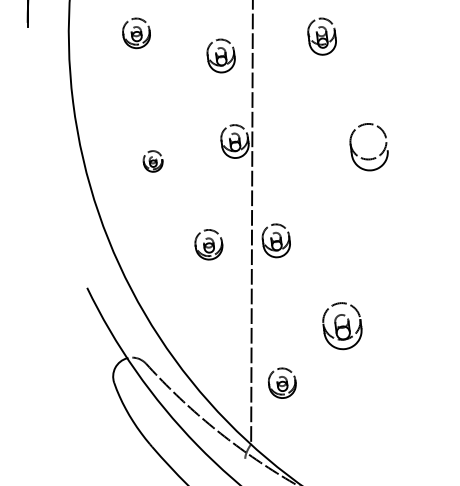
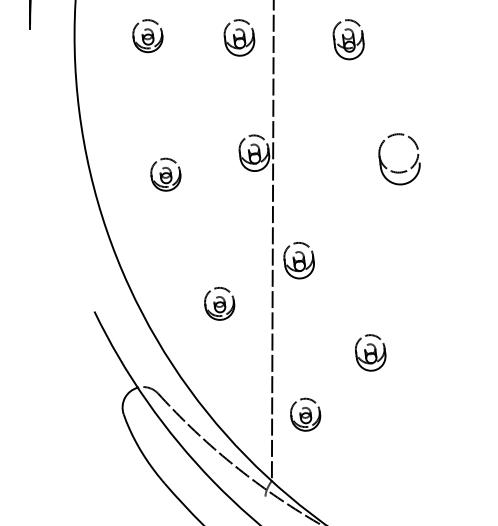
part: (220, 55) -> (238, 37), moved
part: (152, 161) -> (165, 174), size x1.43
part: (208, 244) -> (219, 303), moved
part: (342, 325) -> (370, 352), size x0.71

